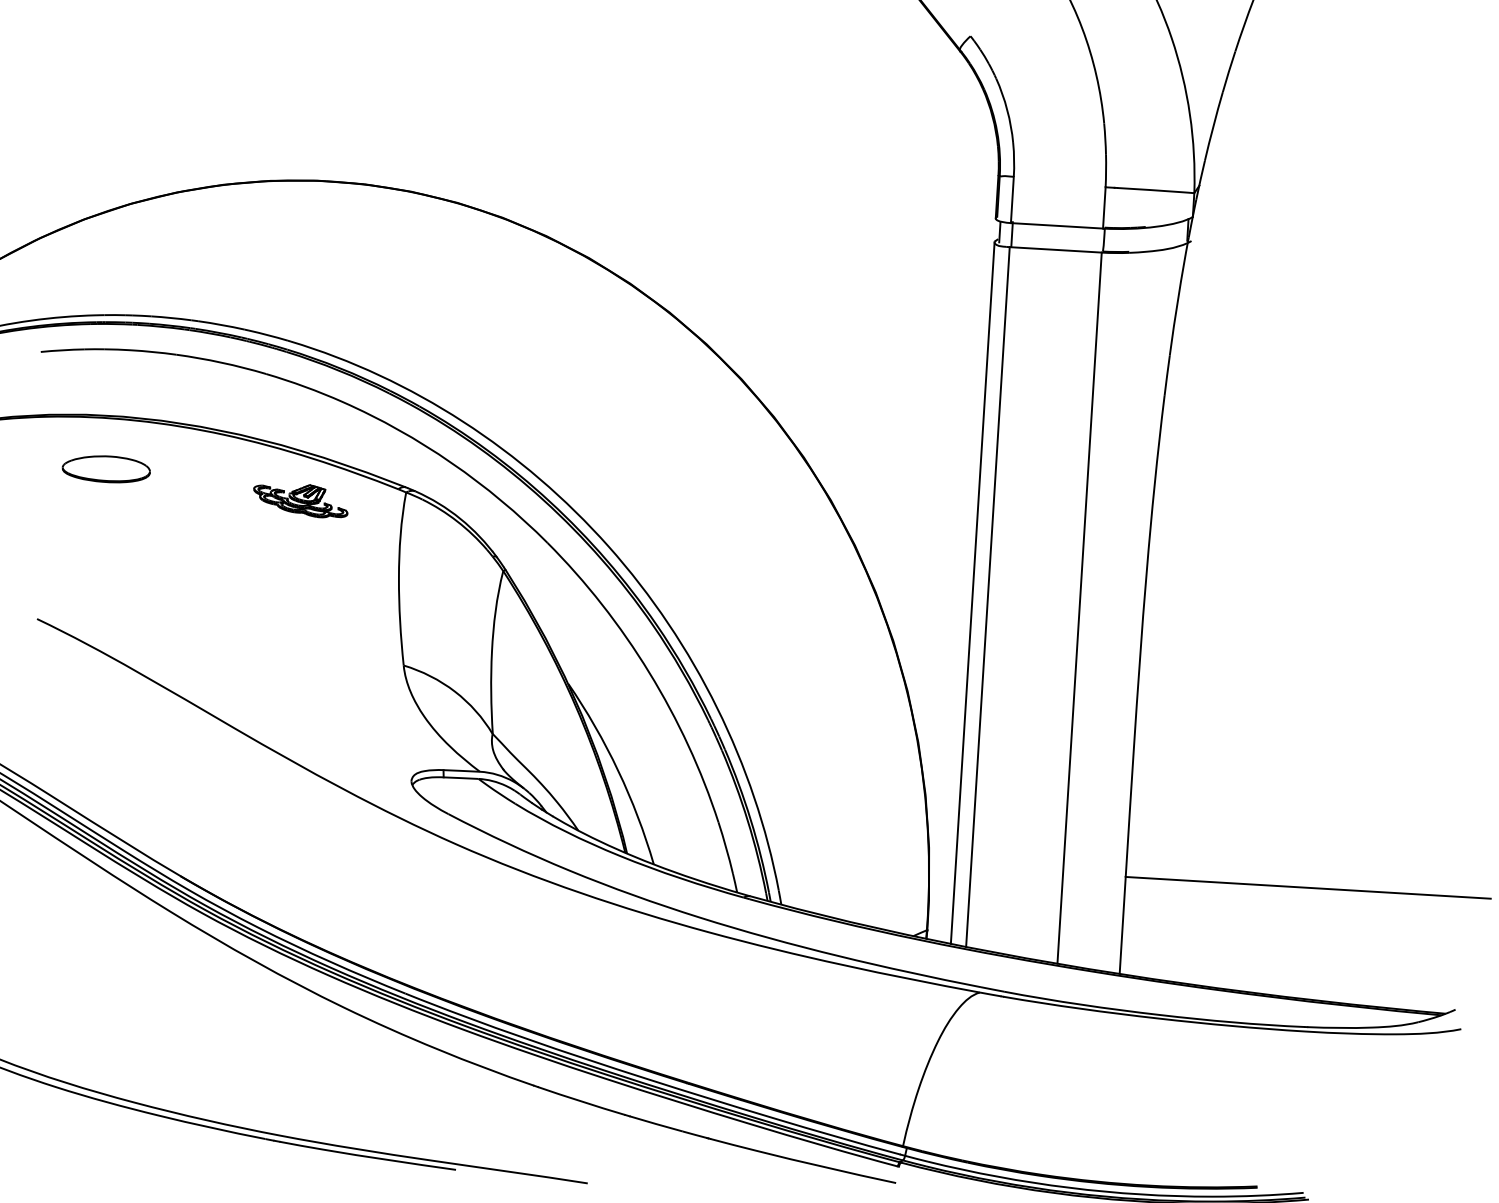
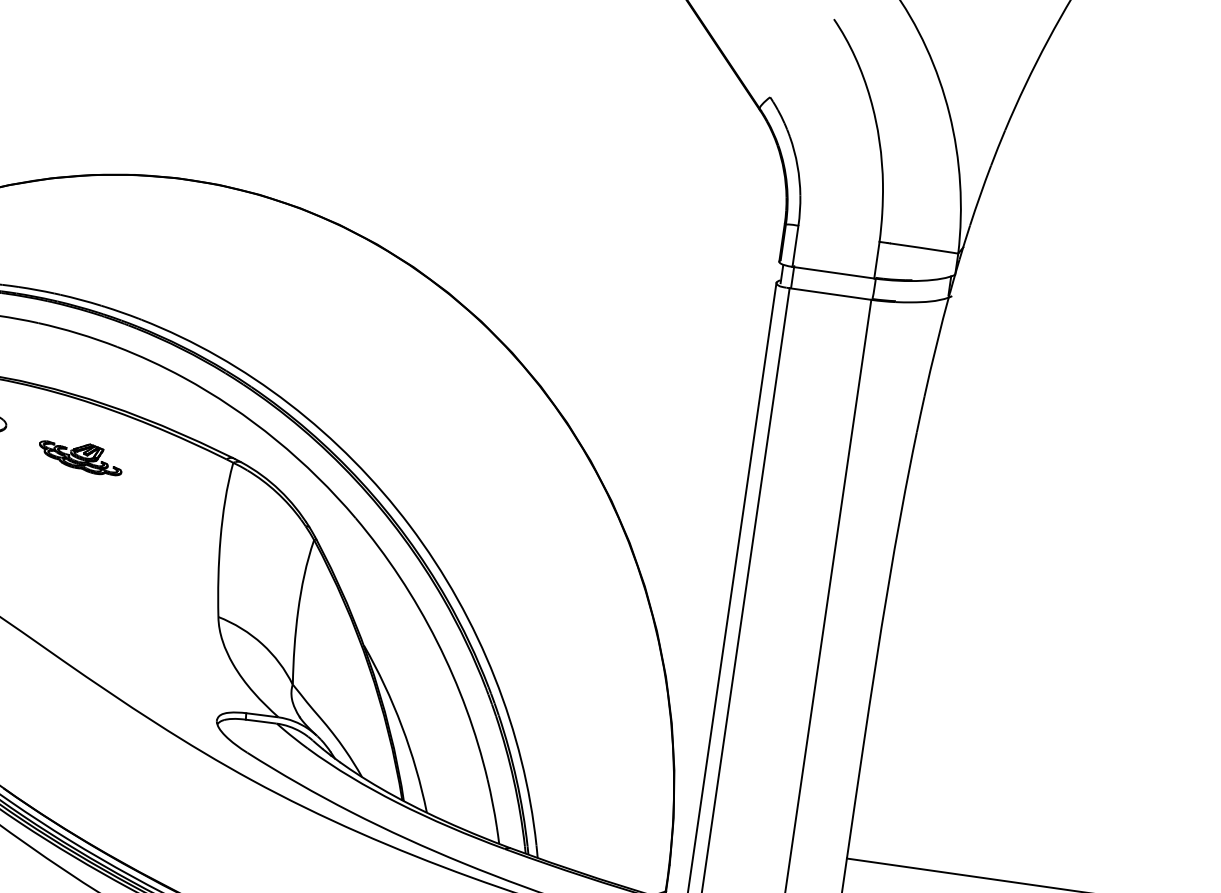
part: (300, 501) -> (80, 458), moved

